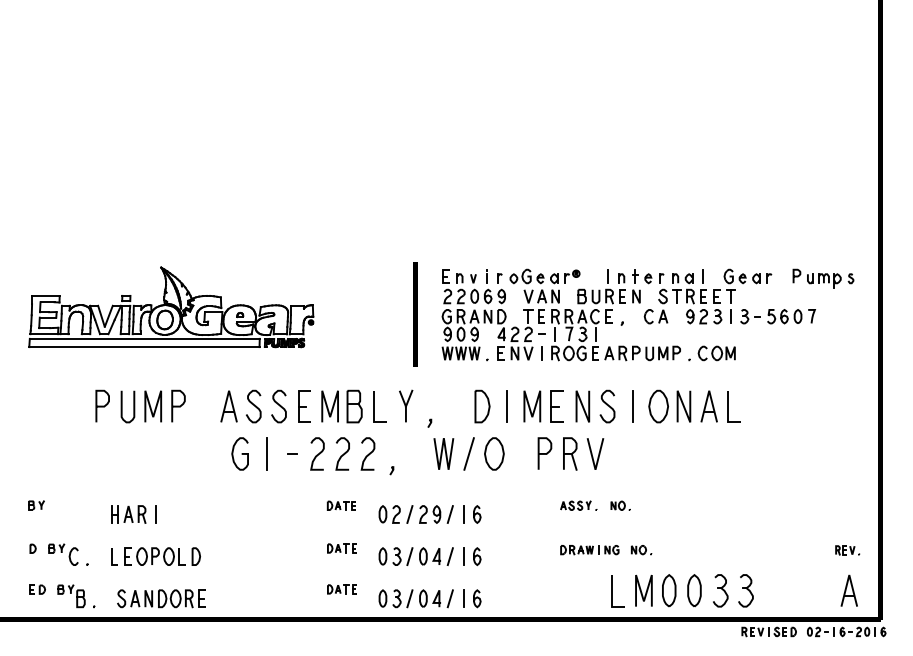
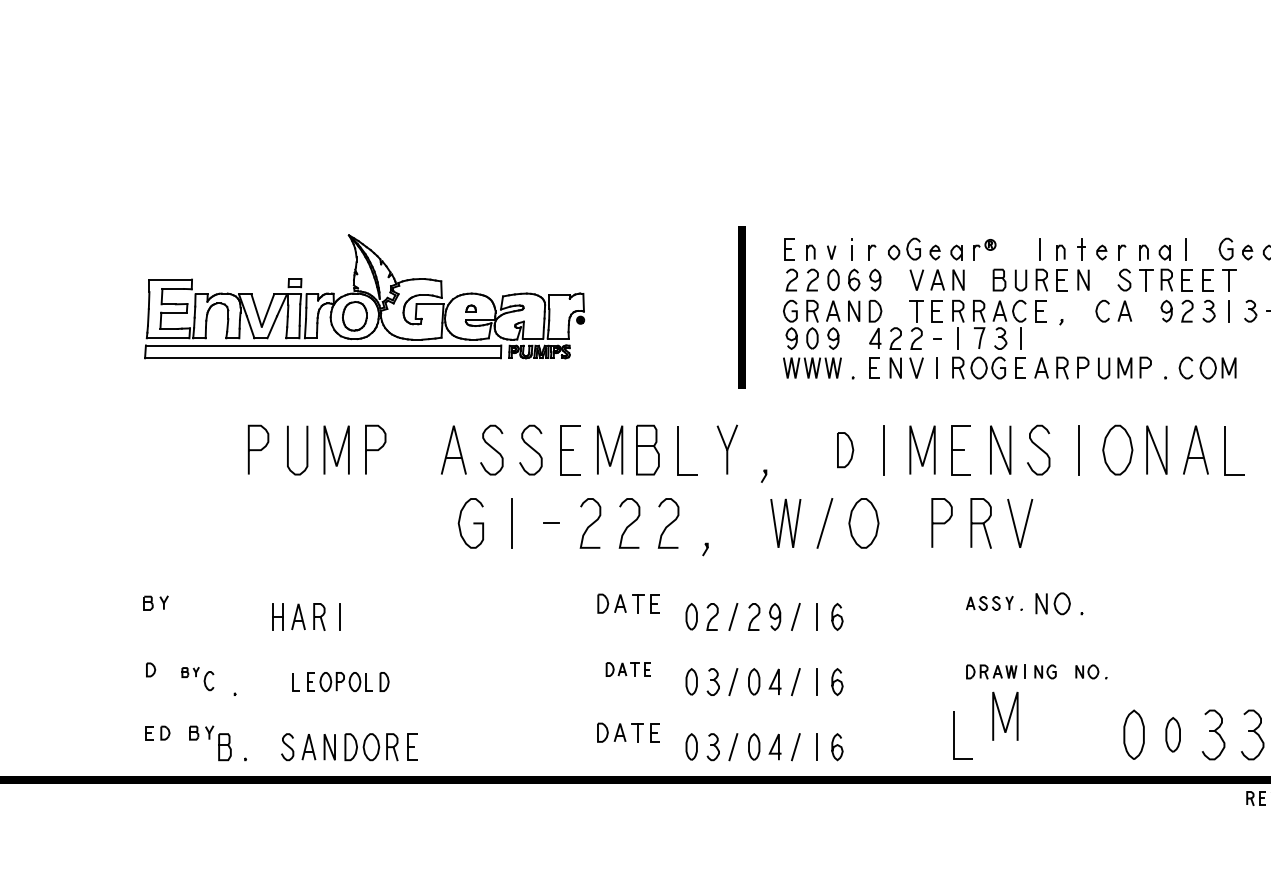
part: (482, 406) -> (845, 450), size x0.7
part: (340, 505) -> (626, 603), size x1.4
part: (620, 505) -> (1058, 603), size x1.6
part: (63, 554) -> (197, 678), size x0.7
part: (155, 556) -> (340, 681), size x0.7
part: (341, 589) -> (627, 732), size x1.4
line: (641, 590) -> (1001, 715), moved
part: (694, 590) -> (1173, 734), size x0.7
line: (612, 591) -> (953, 735), moved

